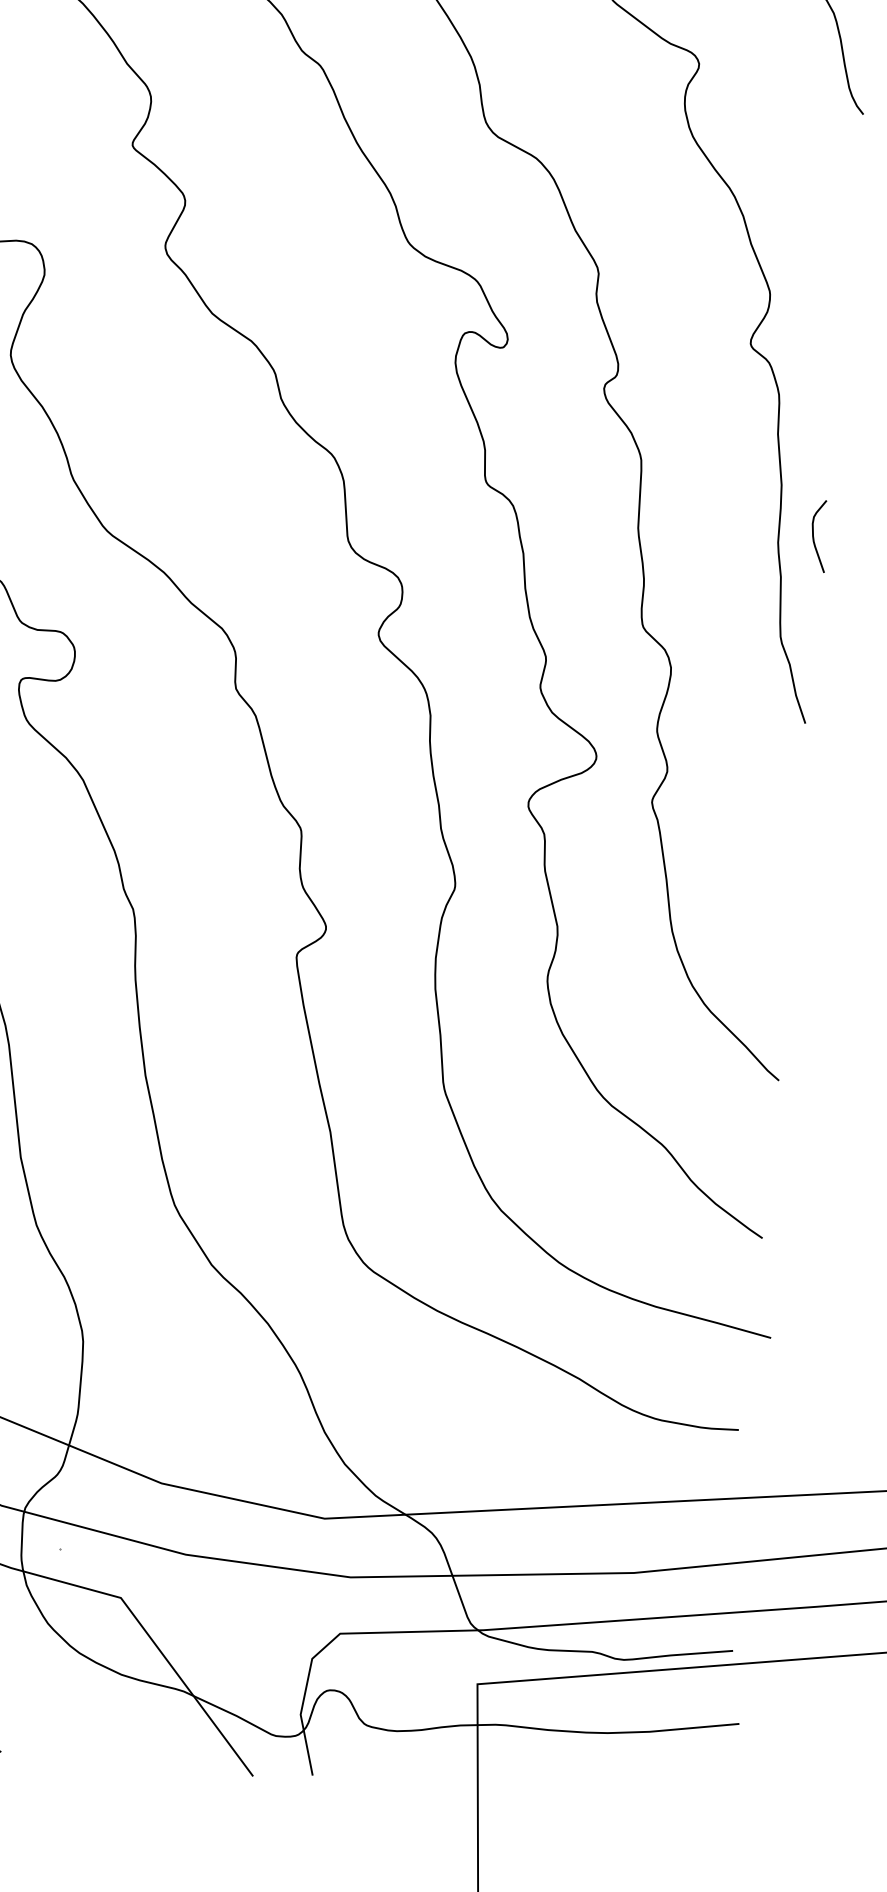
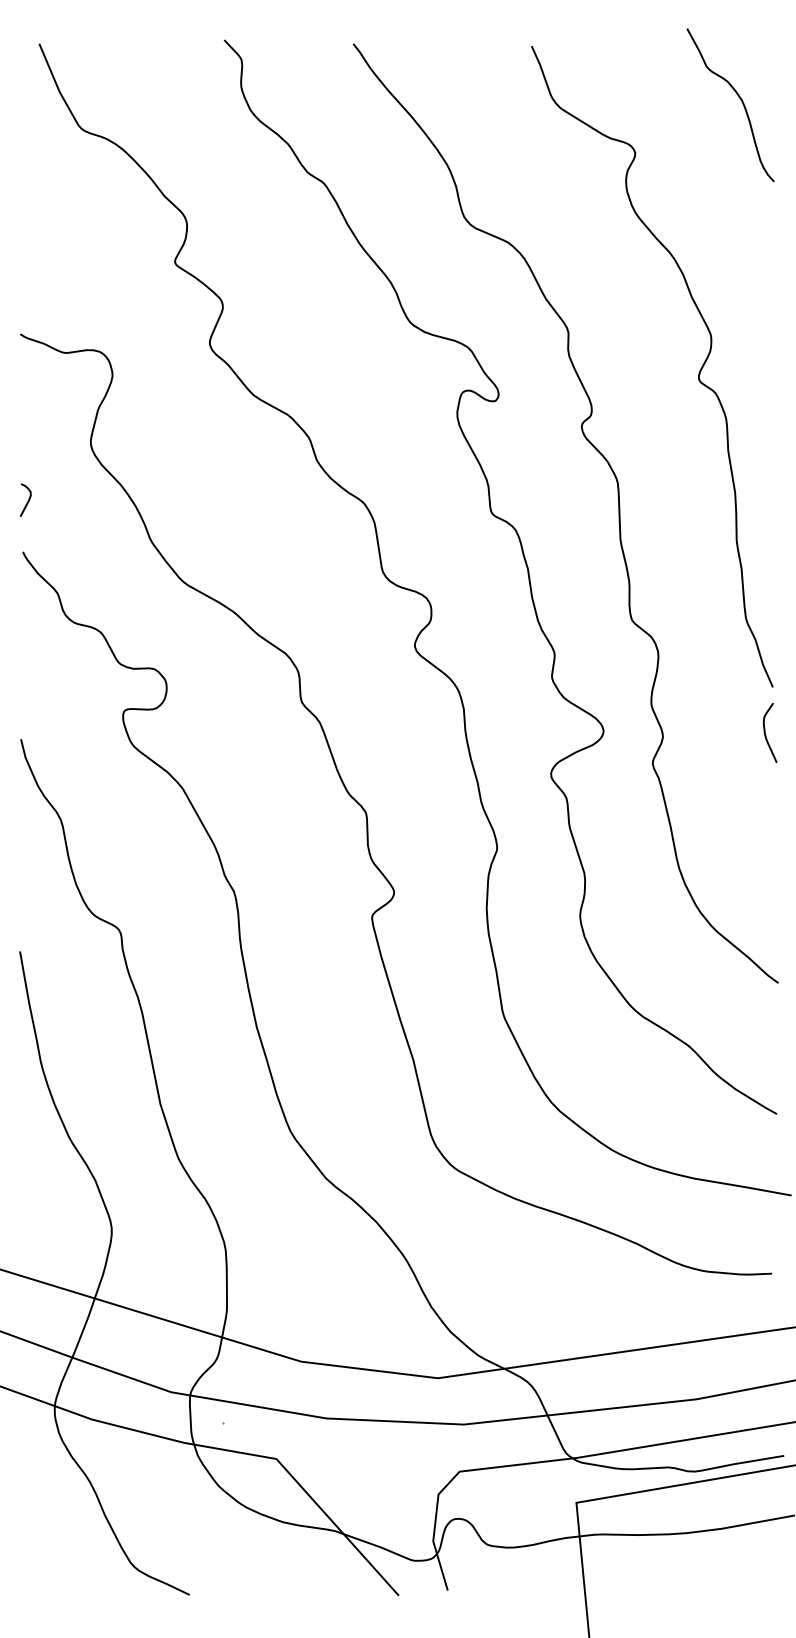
curve: (814, 537) -> (766, 734), moved

